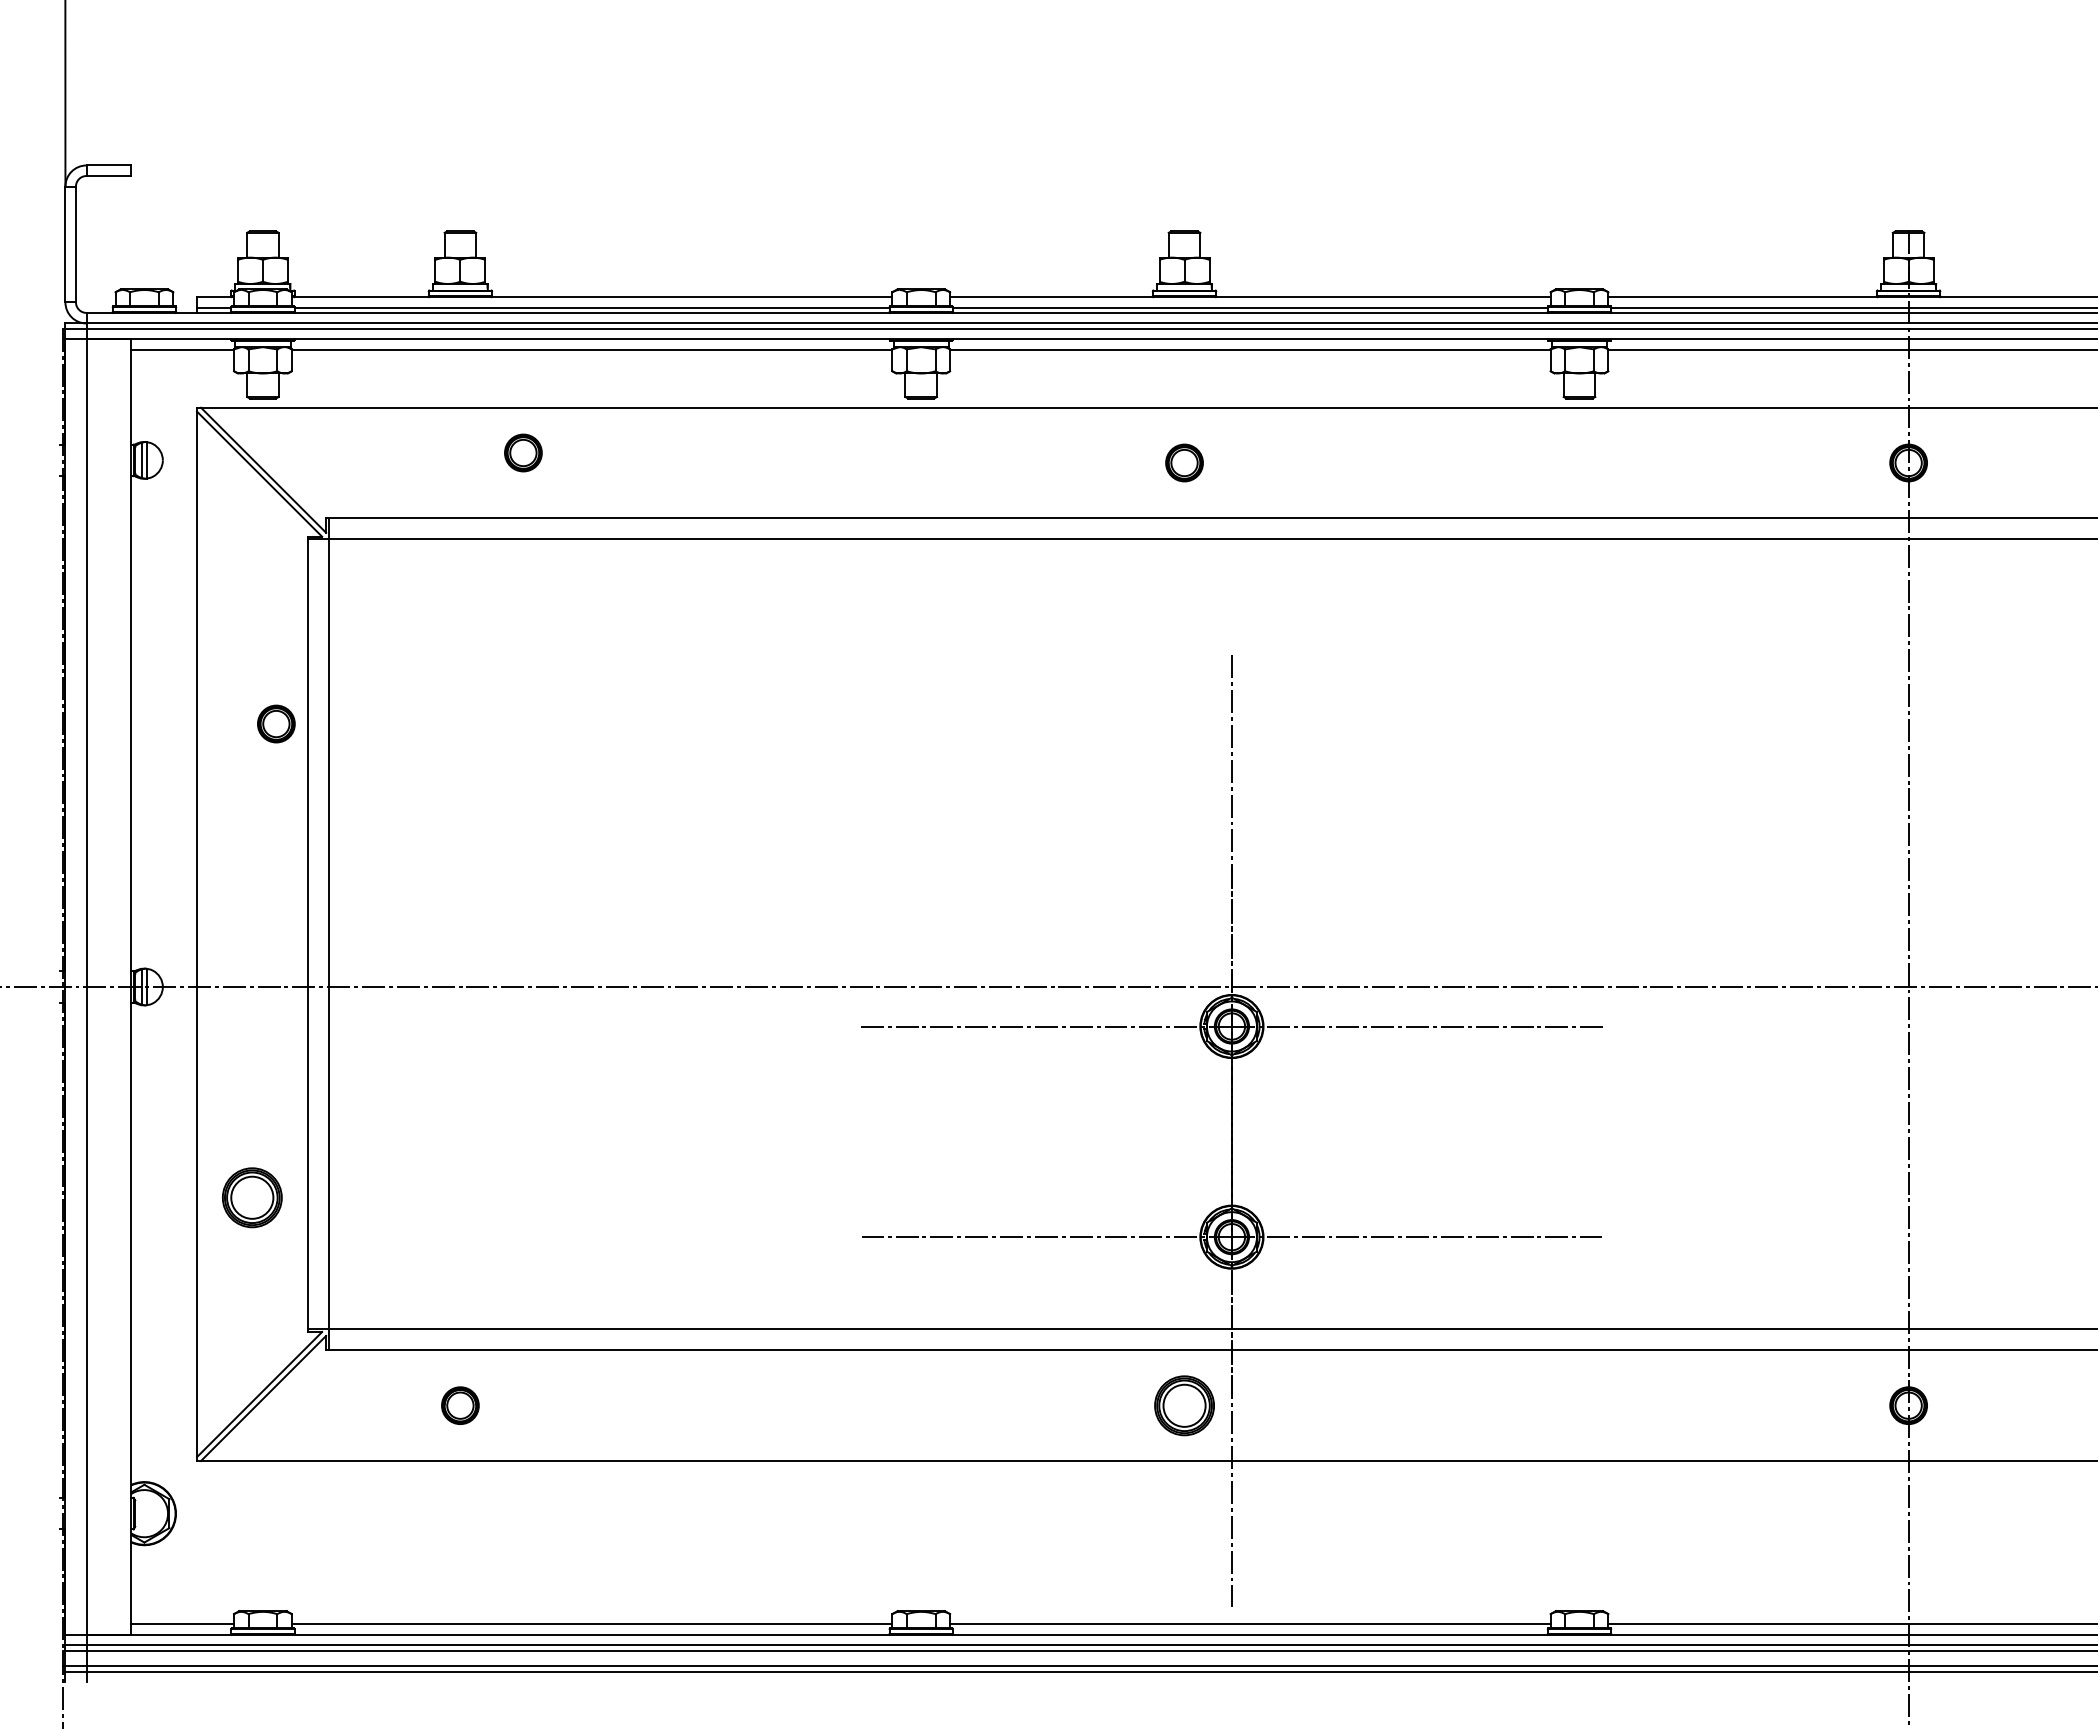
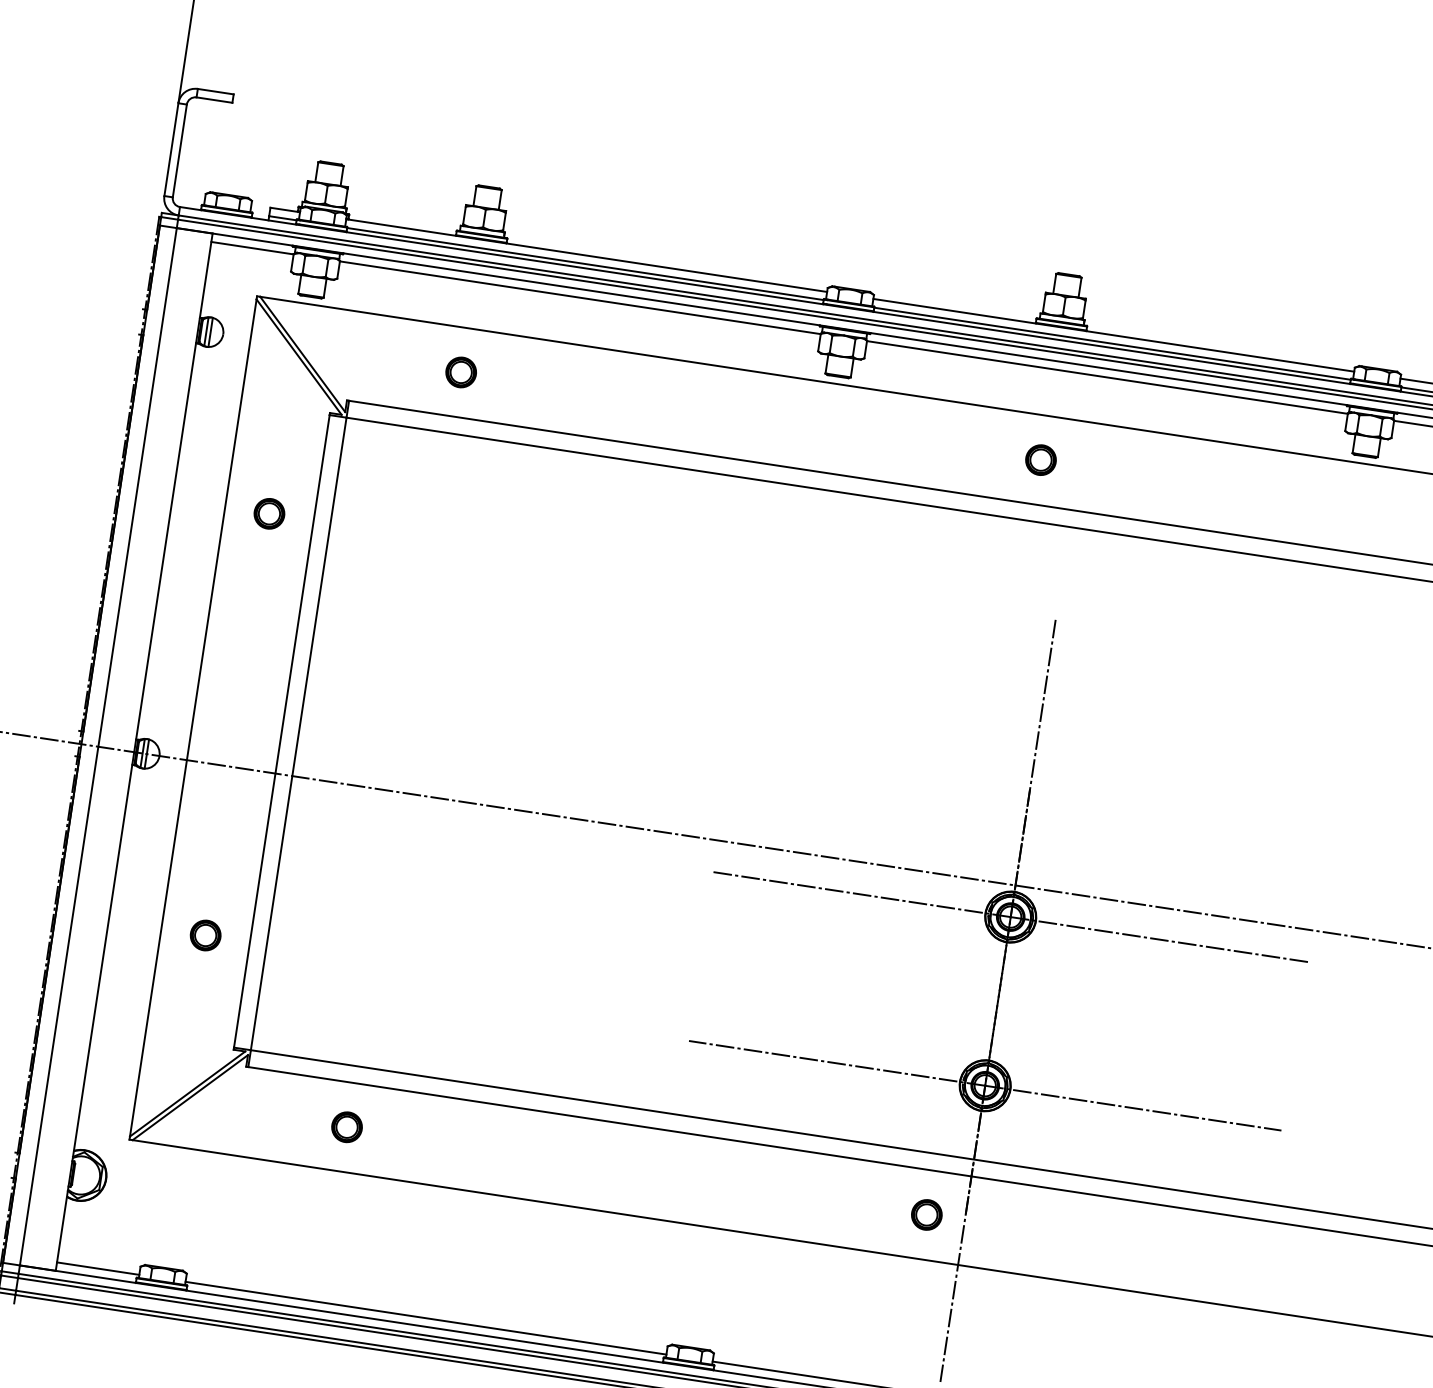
part: (523, 452) -> (461, 372), moved
part: (276, 723) -> (269, 513), moved
part: (252, 1197) -> (205, 935), size x0.62
part: (1184, 1405) -> (926, 1214), size x0.62

